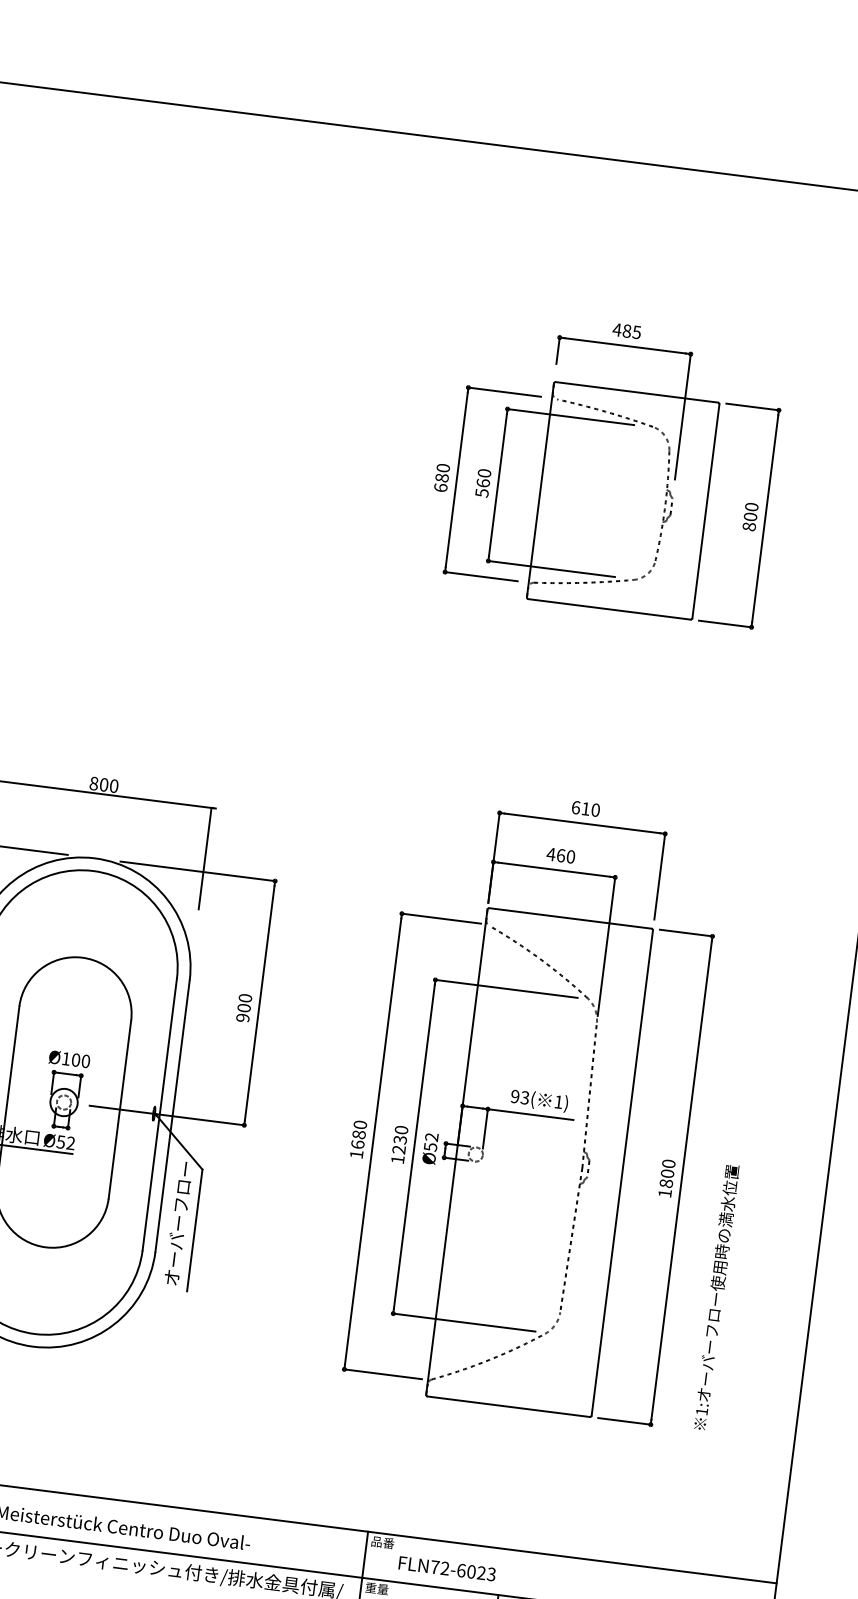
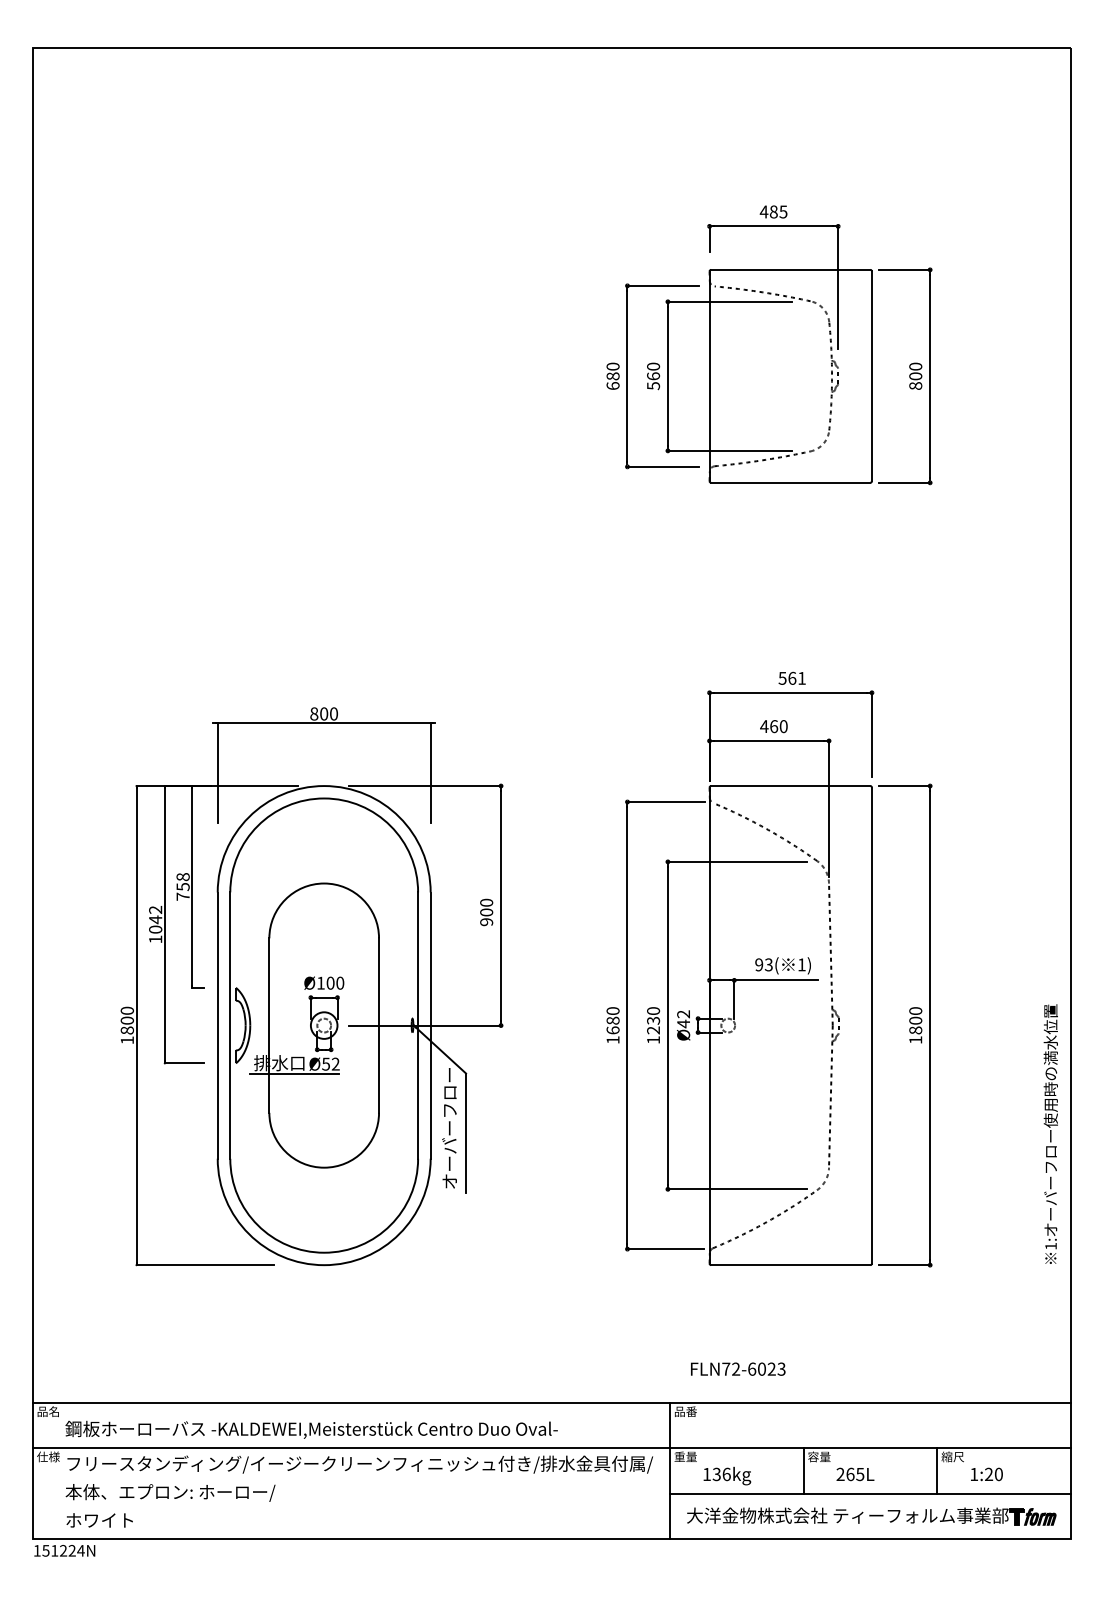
text: (585, 807) -> (791, 677), 610 -> 561
text: (430, 1146) -> (683, 1023), Ø52 -> Ø42
text: (716, 1296) -> (1050, 1133), moved
text: (447, 1568) -> (738, 1368), moved

